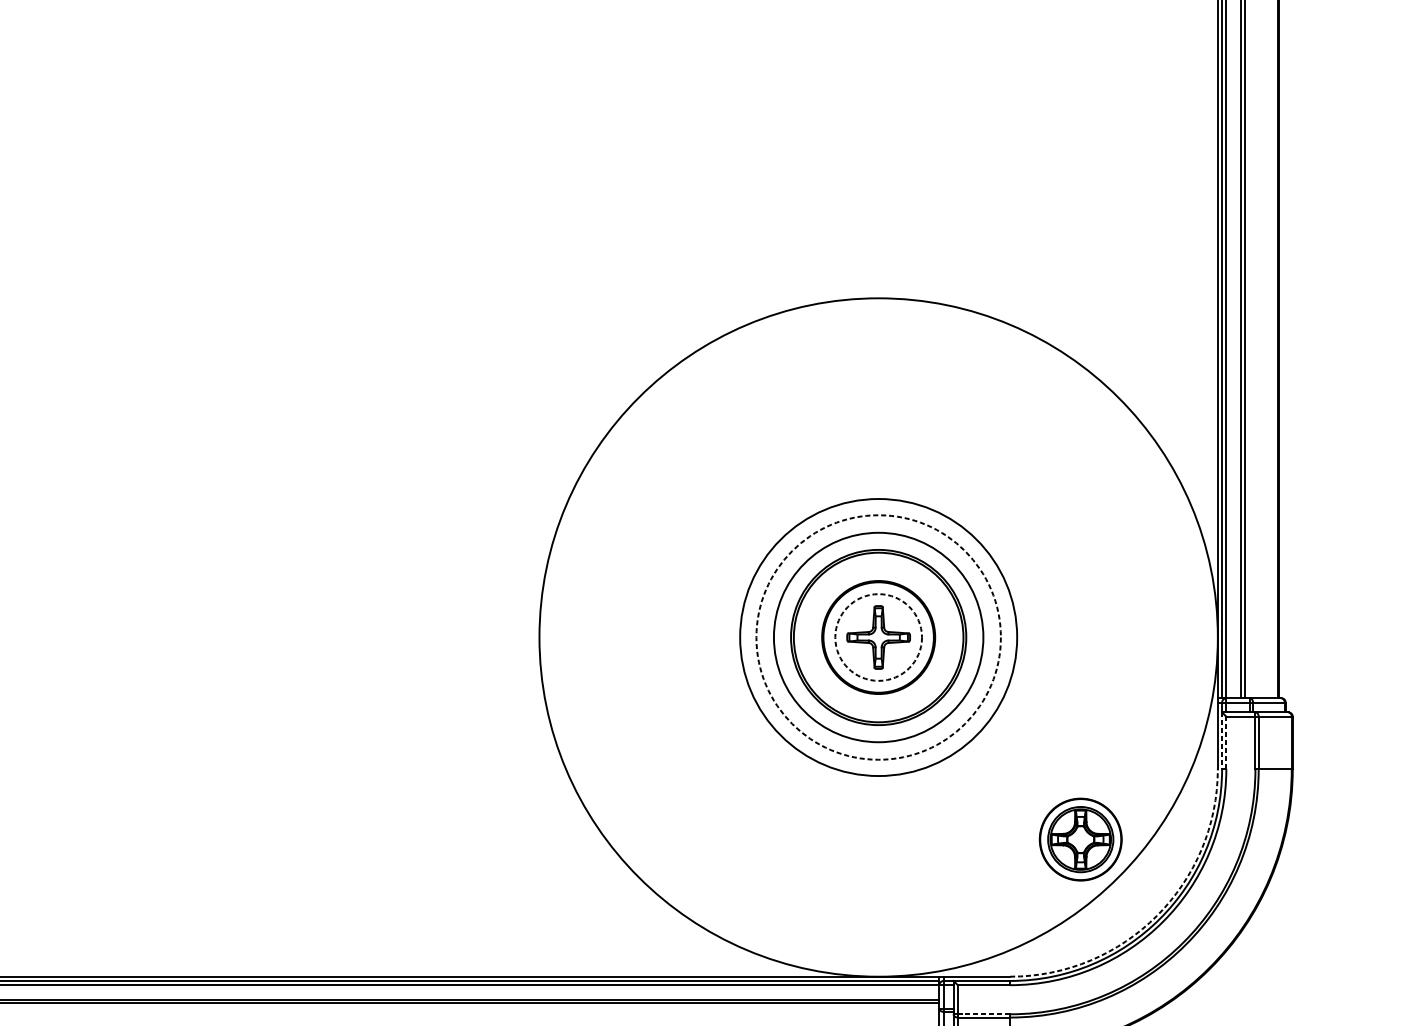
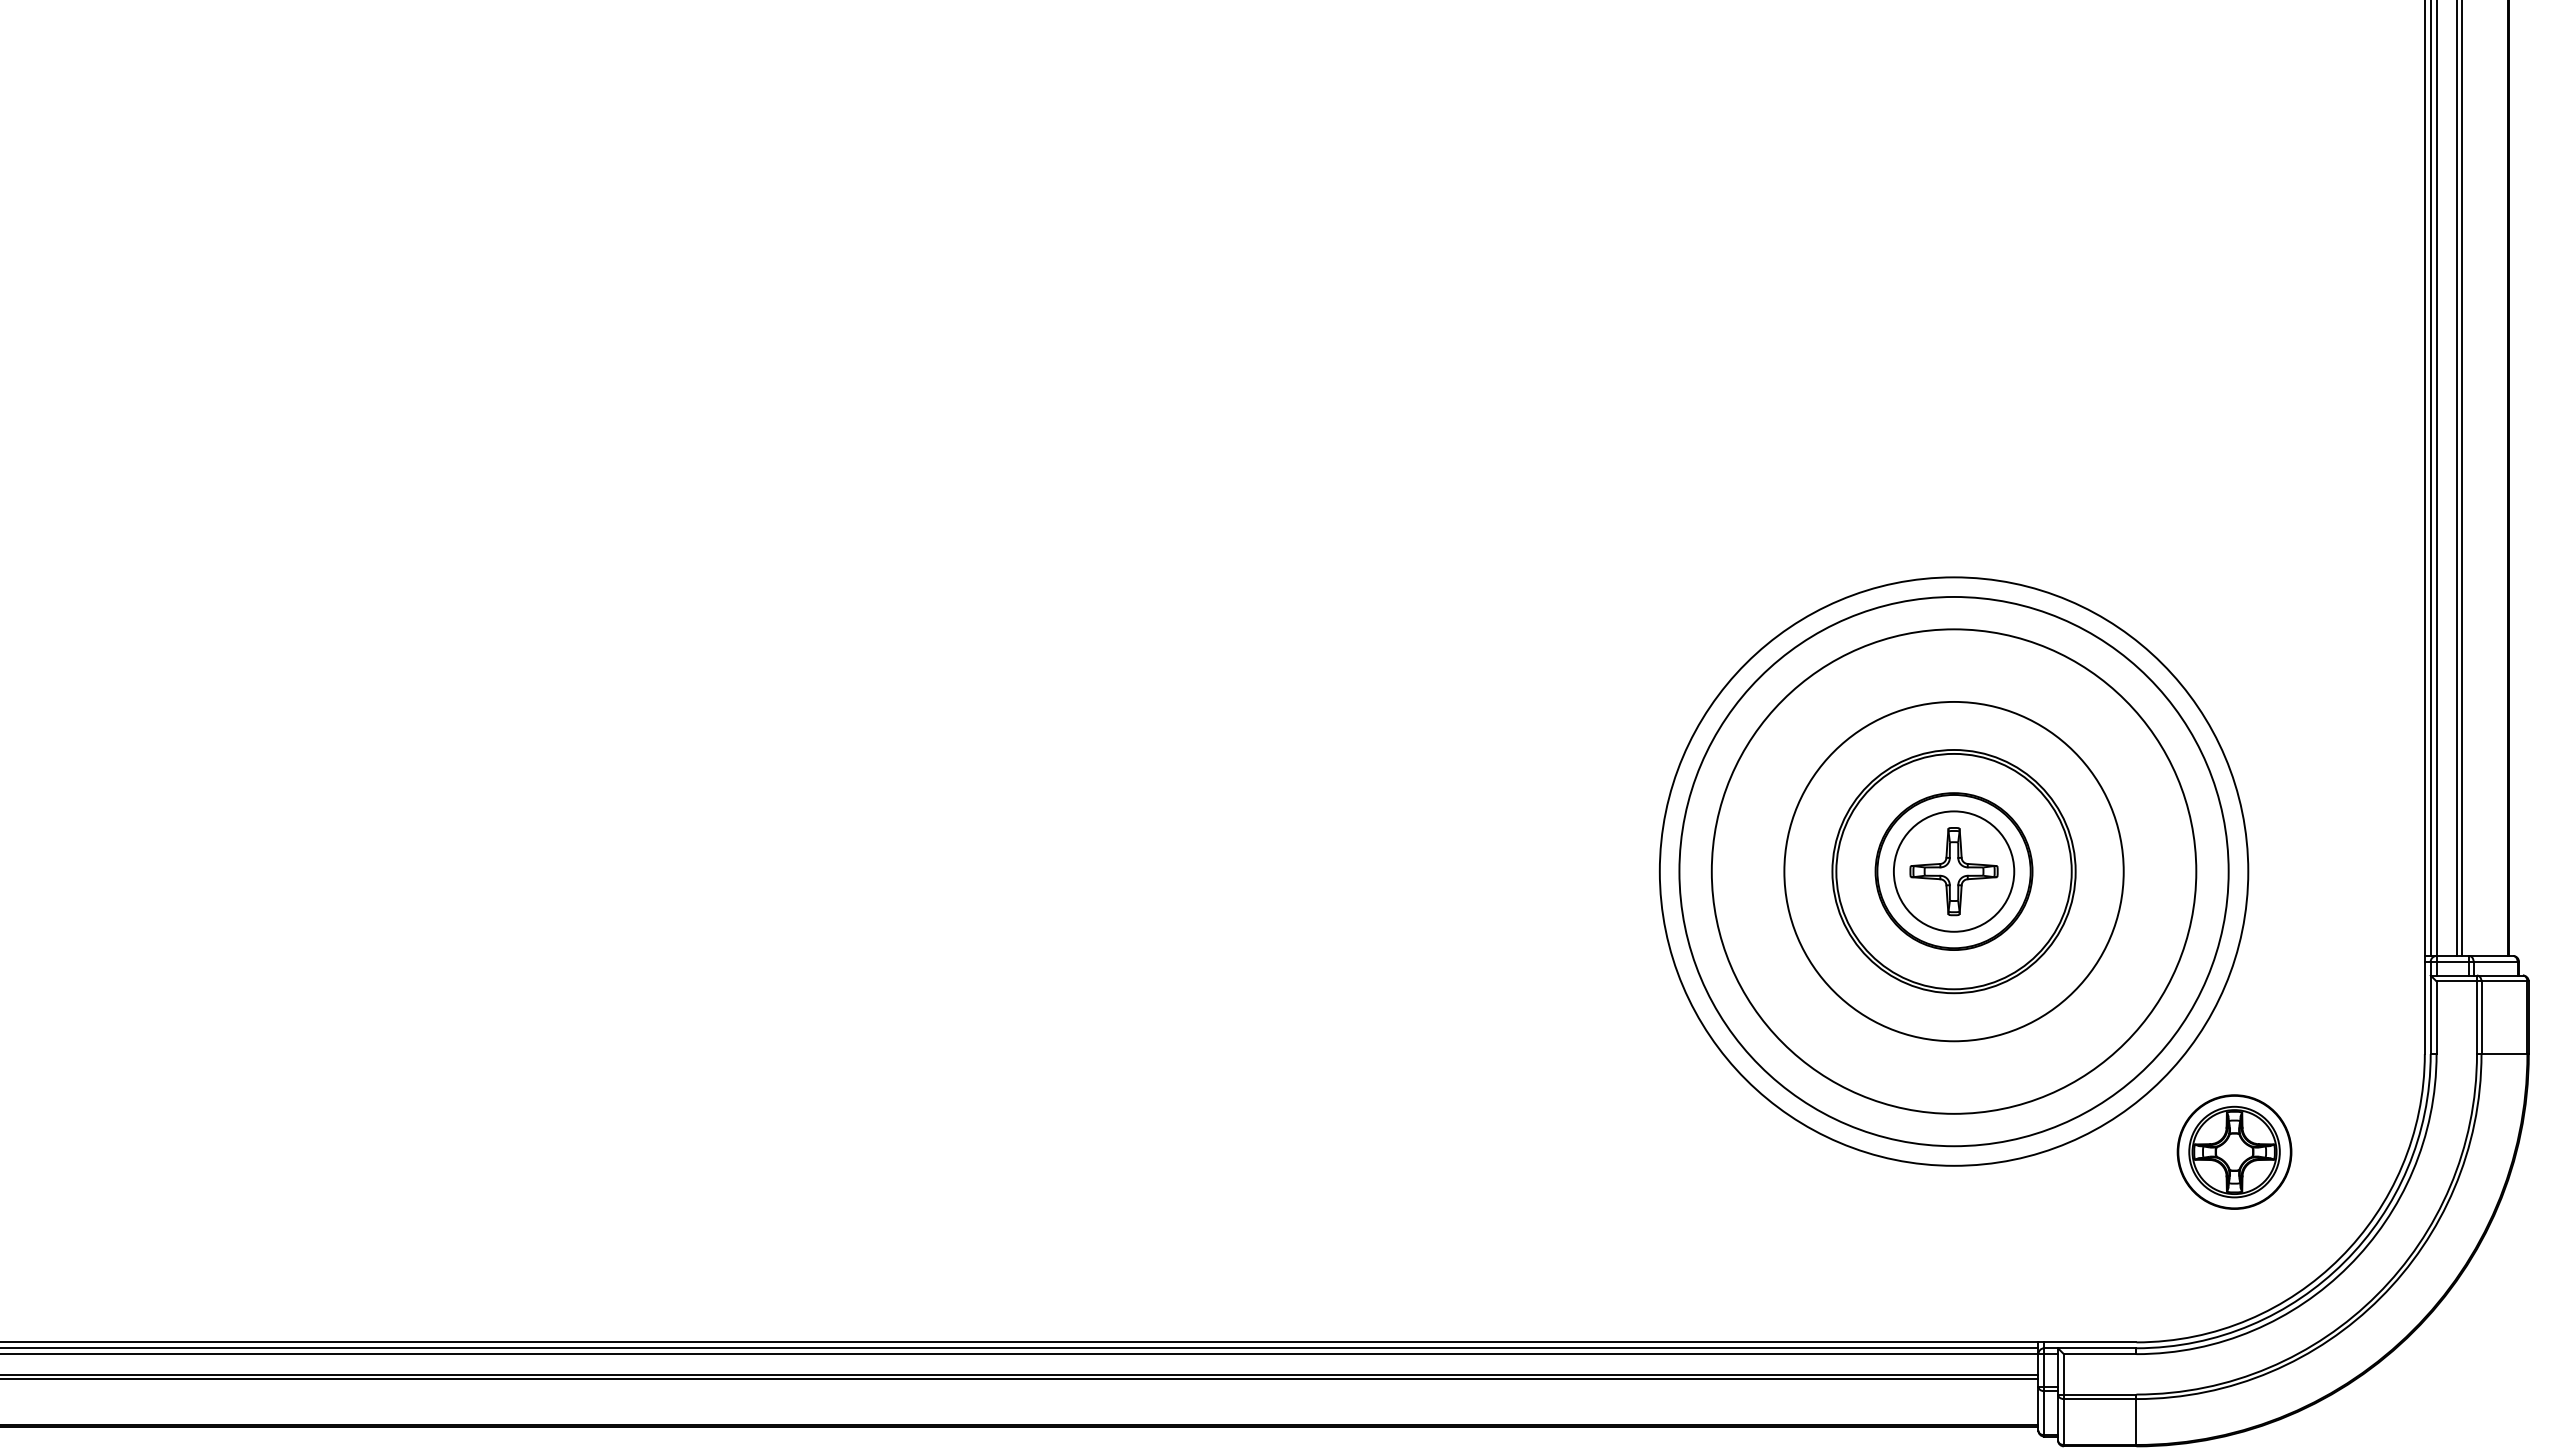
circle: (878, 637) -> (1953, 871), dashed -> solid
circle: (878, 637) -> (1953, 871), dashed -> solid
circle: (878, 637) -> (1953, 871), size x0.62
circle: (878, 637) -> (1953, 871), size x1.43
circle: (878, 637) -> (1953, 871), size x1.67
line: (1221, 741) -> (2430, 1015), dashed -> solid
line: (1226, 742) -> (2436, 1017), dashed -> solid
arc: (1157, 915) -> (2340, 1257), dashed -> solid
line: (983, 1014) -> (2099, 1394), dashed -> solid

